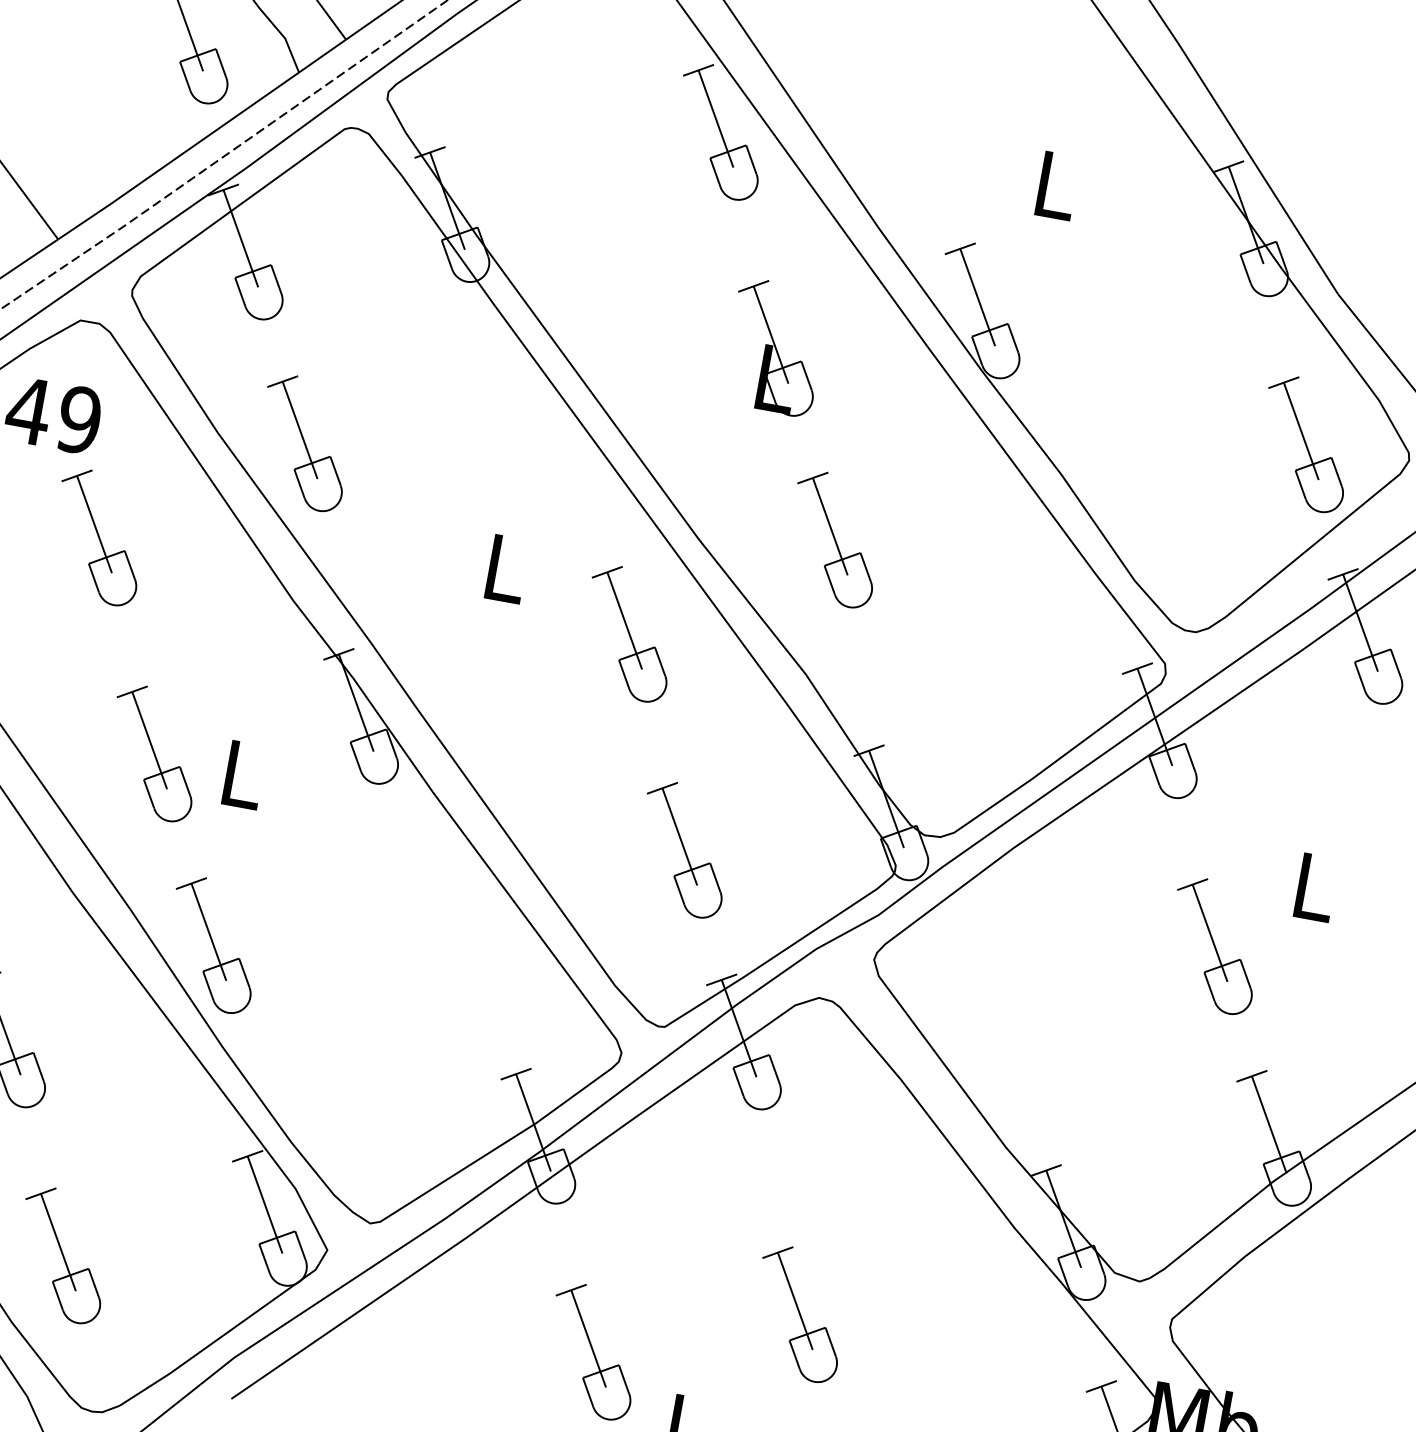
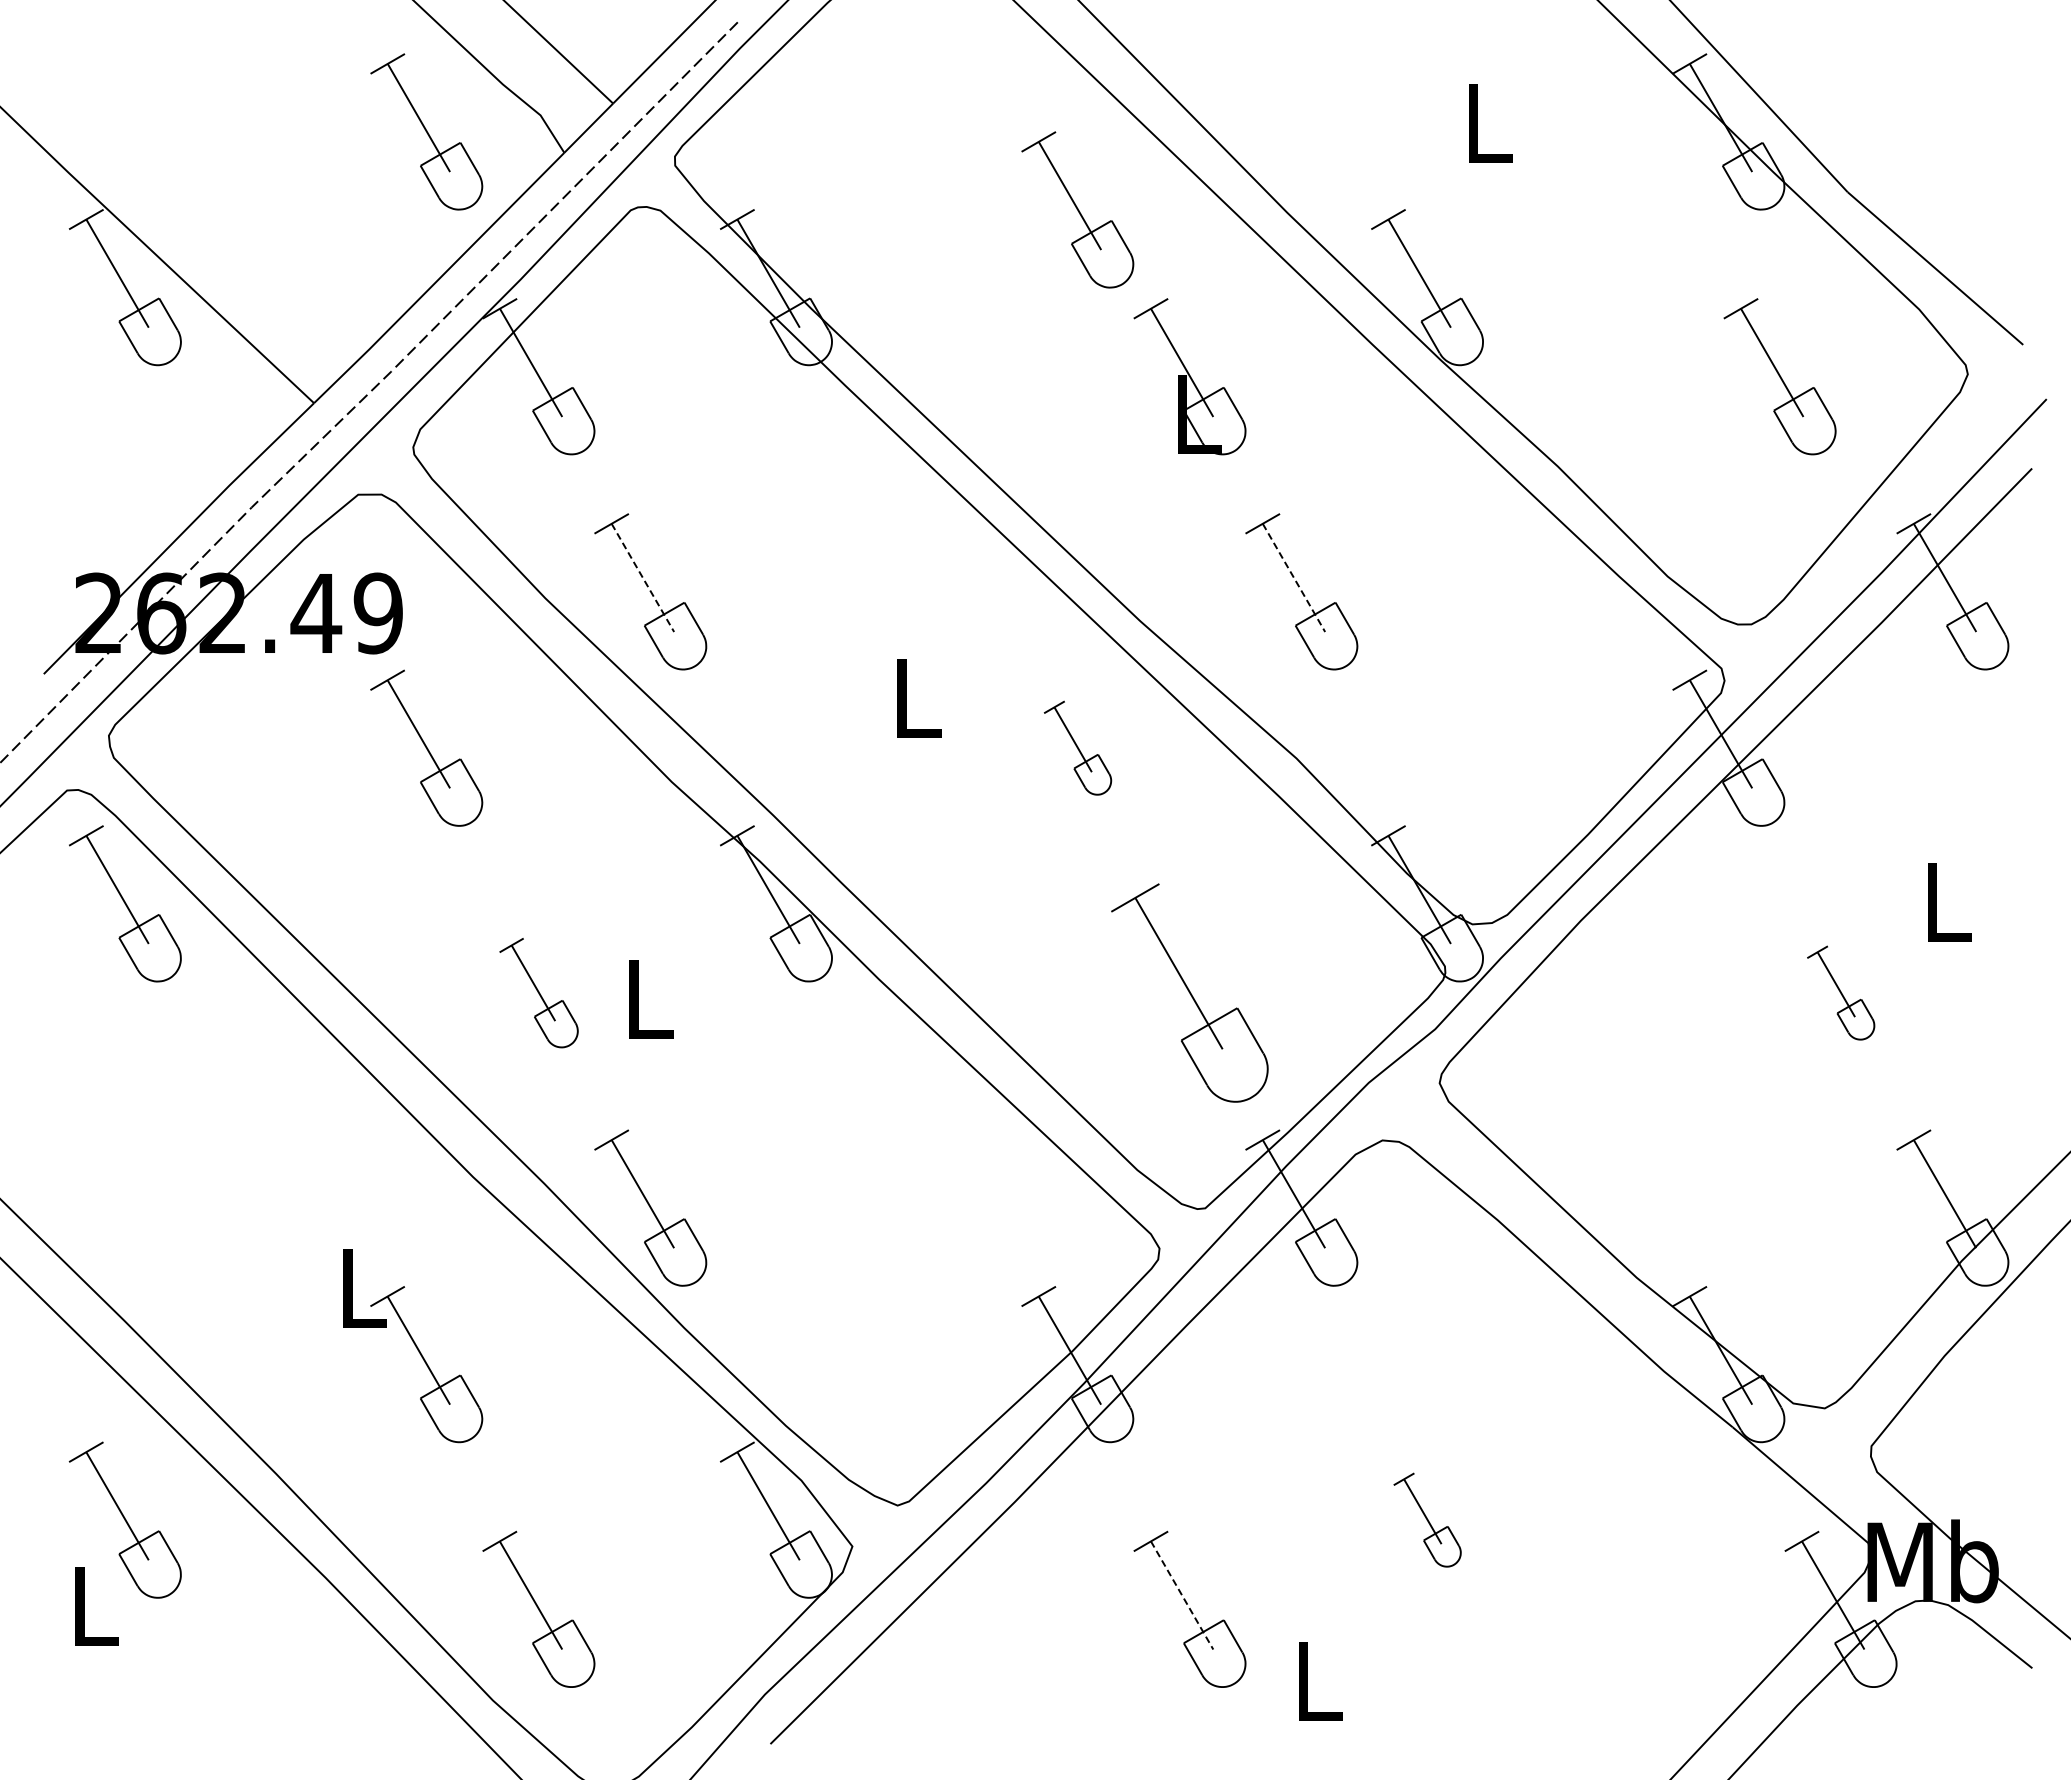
part: (720, 131) -> (1077, 209), moved
line: (300, 430) -> (643, 578), solid -> dashed
part: (1305, 443) -> (1779, 376), moved
line: (830, 527) -> (1294, 578), solid -> dashed
part: (628, 632) -> (1077, 747), size x0.6
part: (153, 752) -> (538, 992), size x0.7
part: (683, 848) -> (1189, 992), size x1.4
part: (1214, 945) -> (1840, 992), size x0.6
part: (799, 1313) -> (1427, 1519), size x0.6
line: (588, 1338) -> (1182, 1595), solid -> dashed

